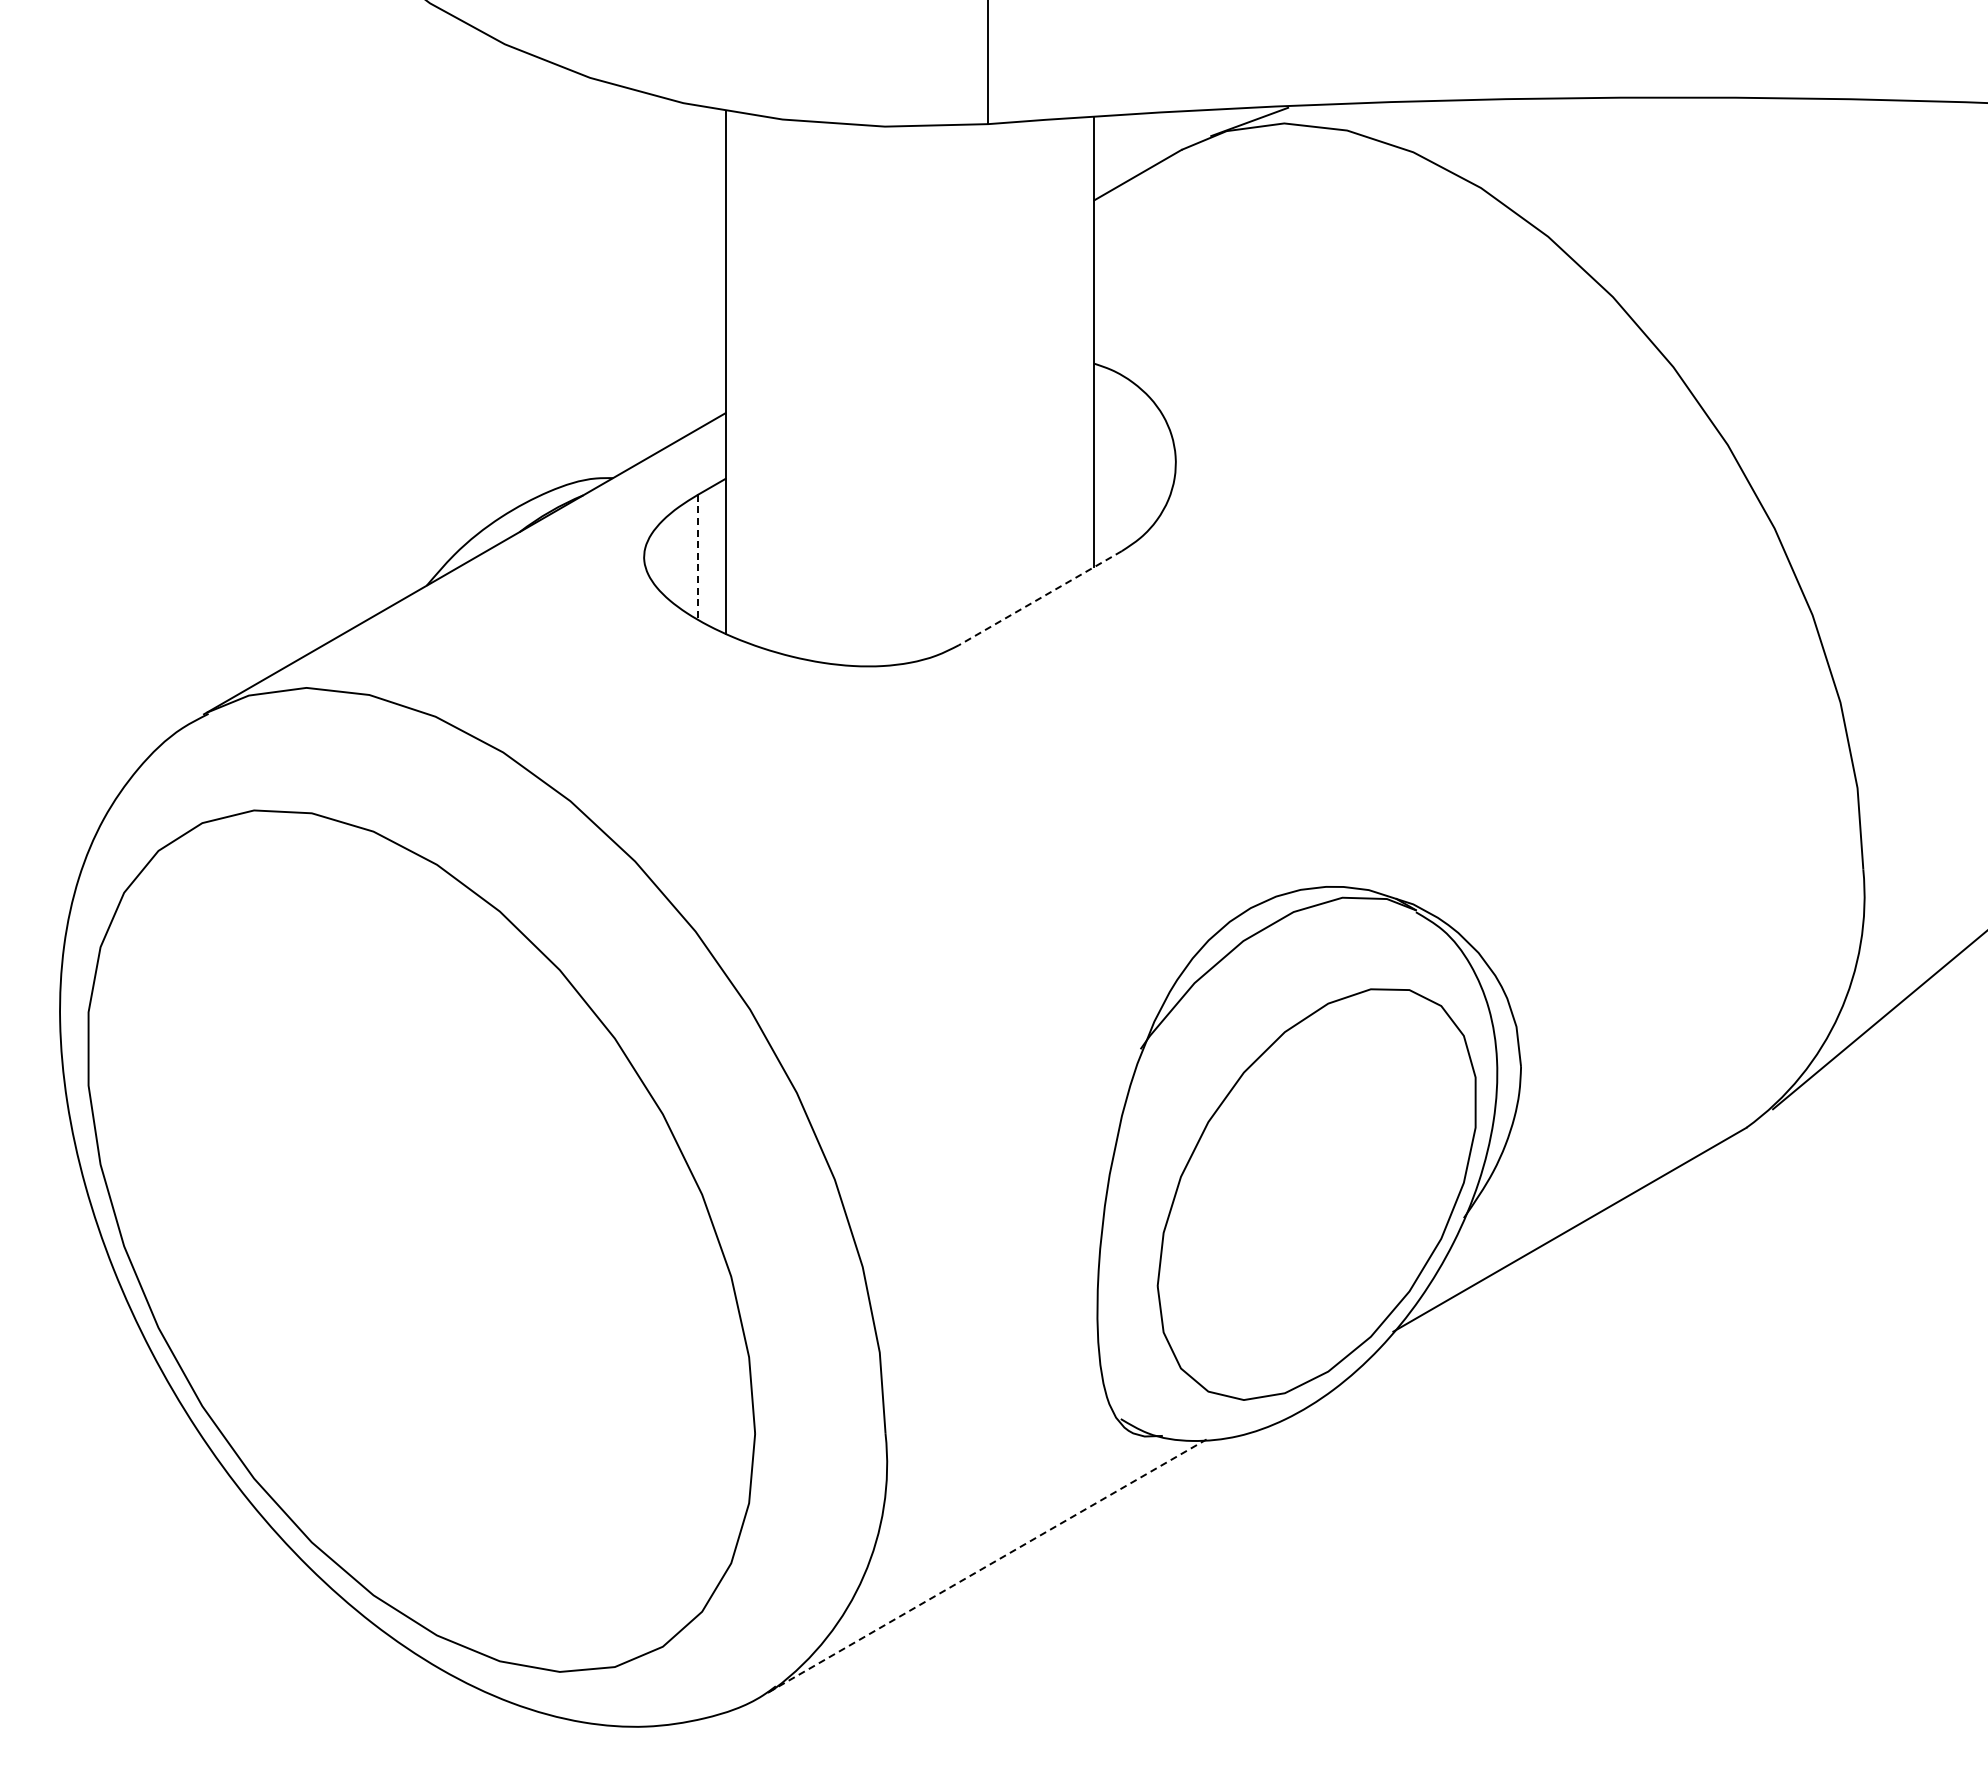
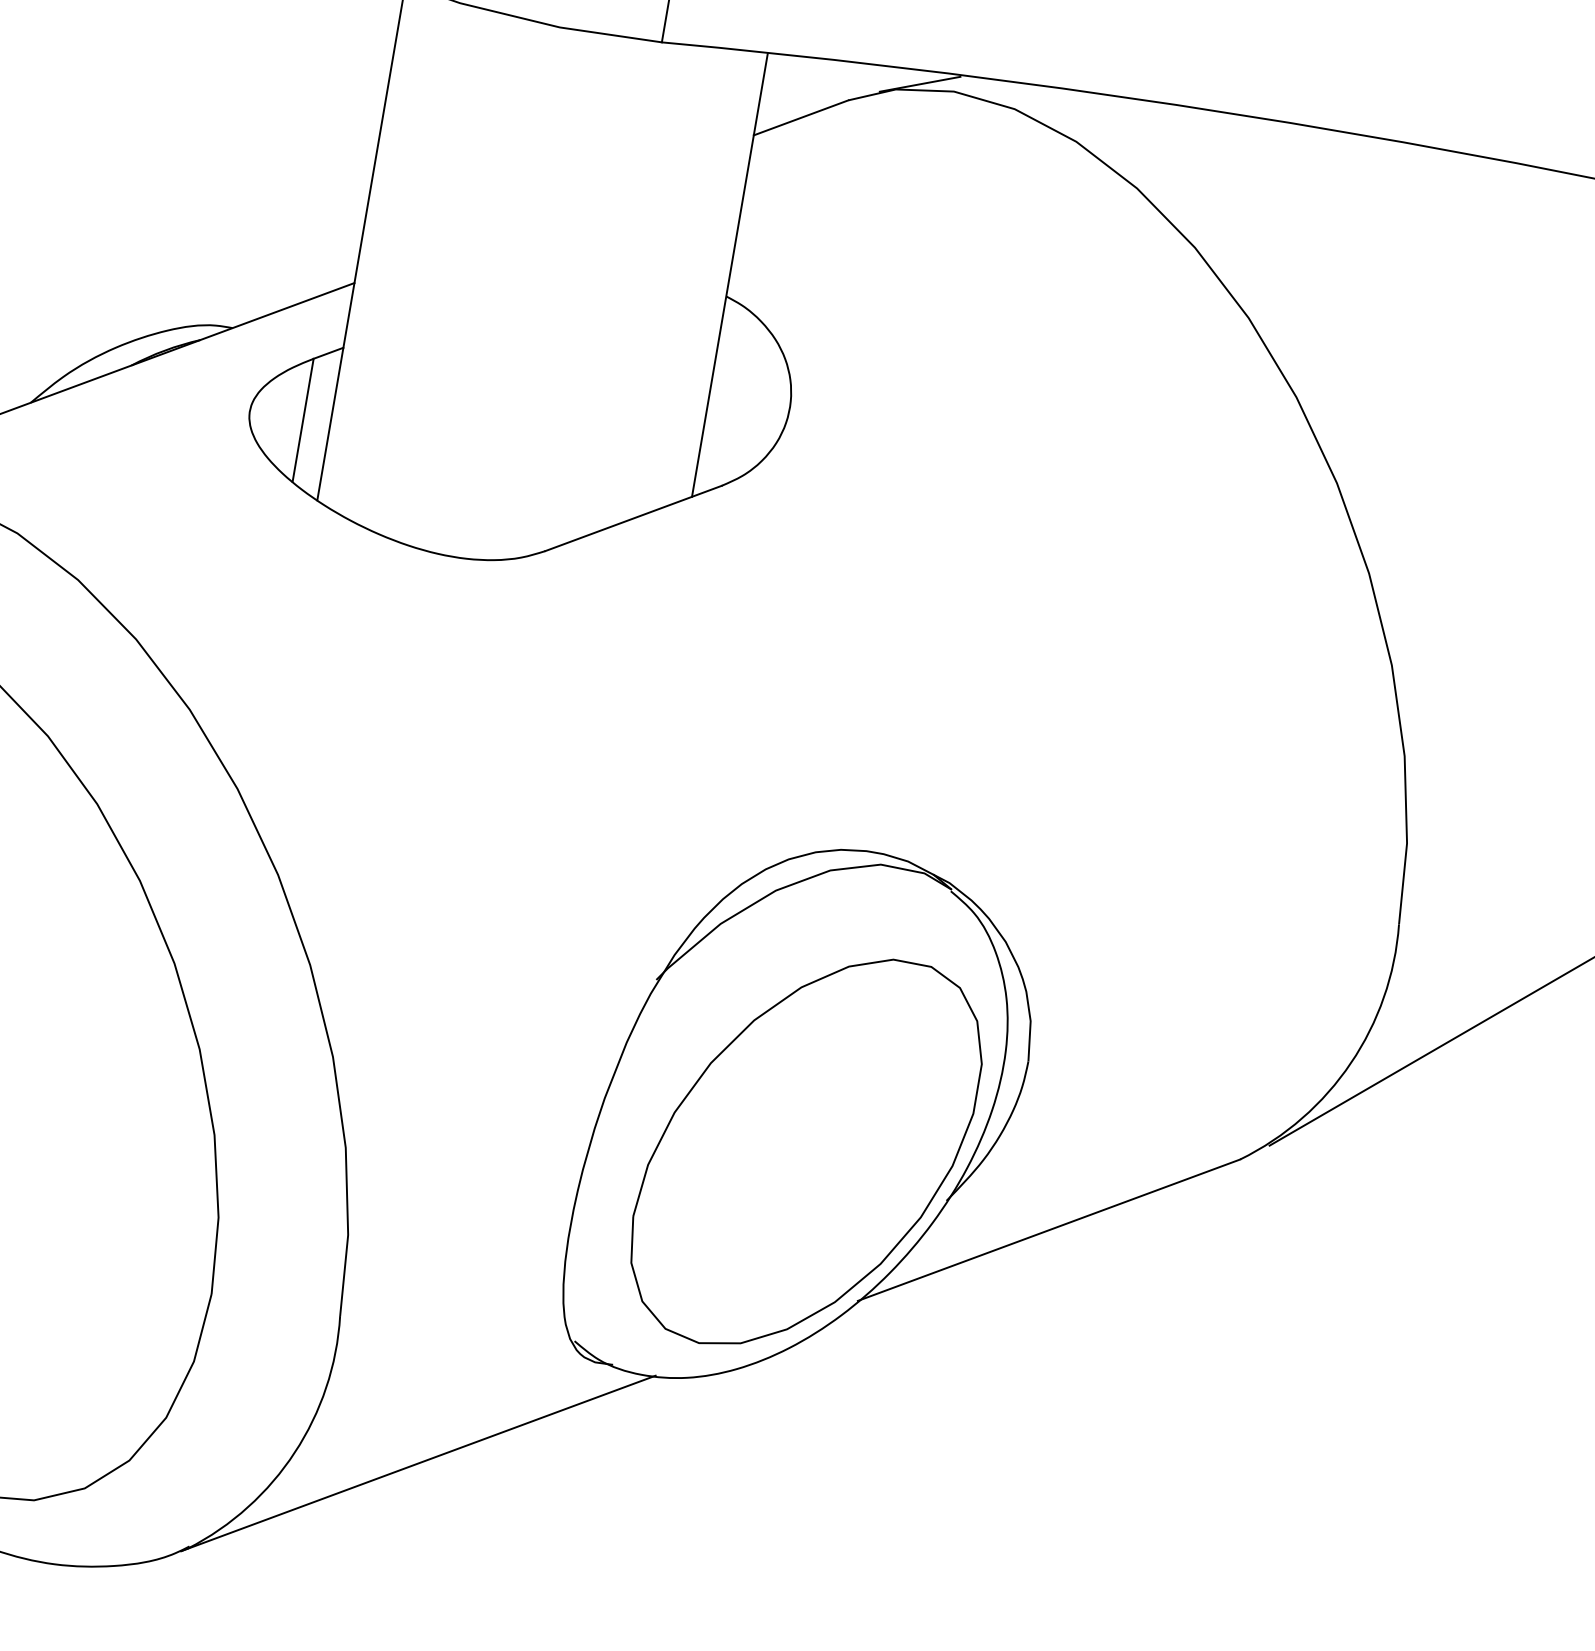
line: (698, 557) -> (303, 420), dashed -> solid
line: (1039, 598) -> (632, 518), dashed -> solid
line: (987, 1565) -> (418, 1463), dashed -> solid

